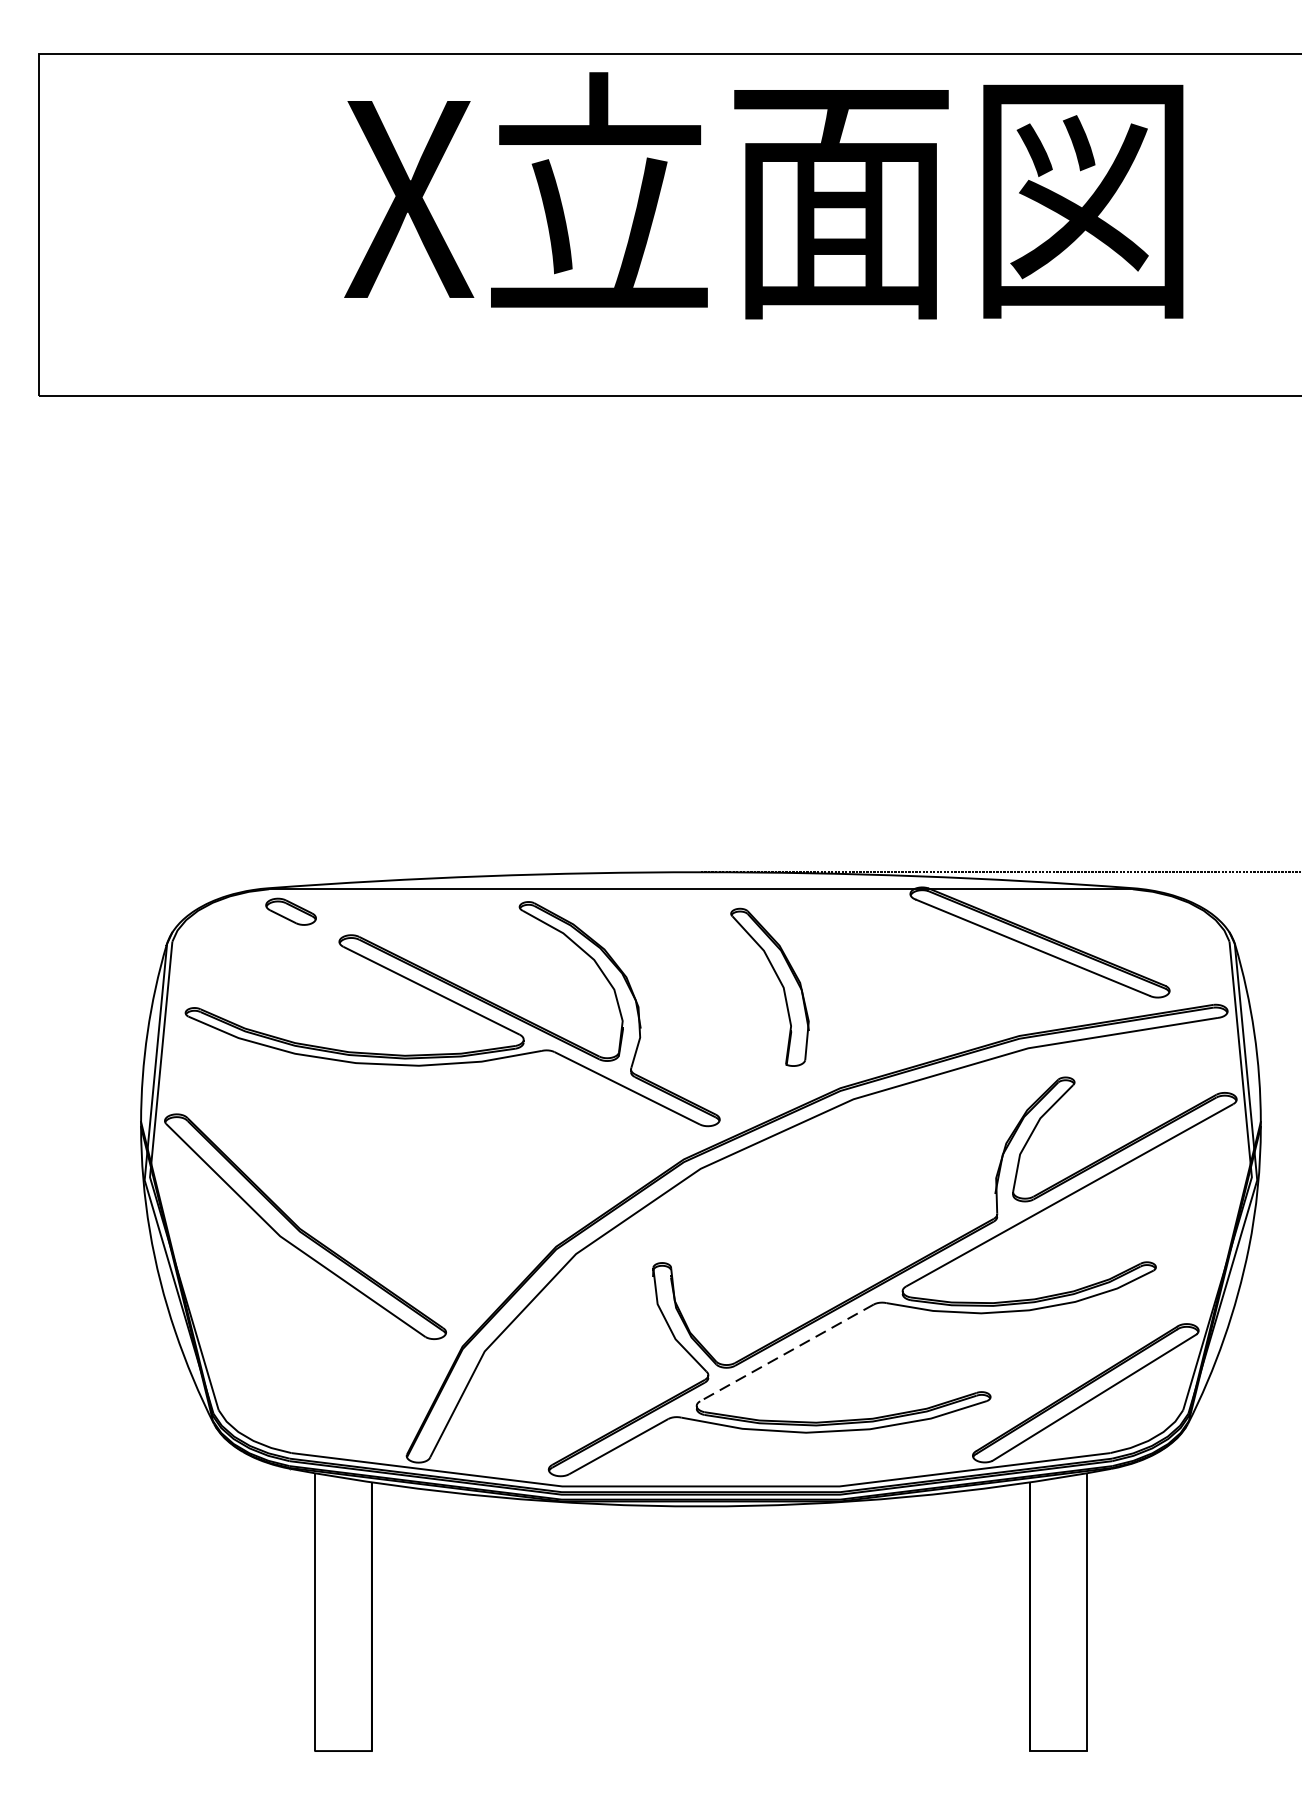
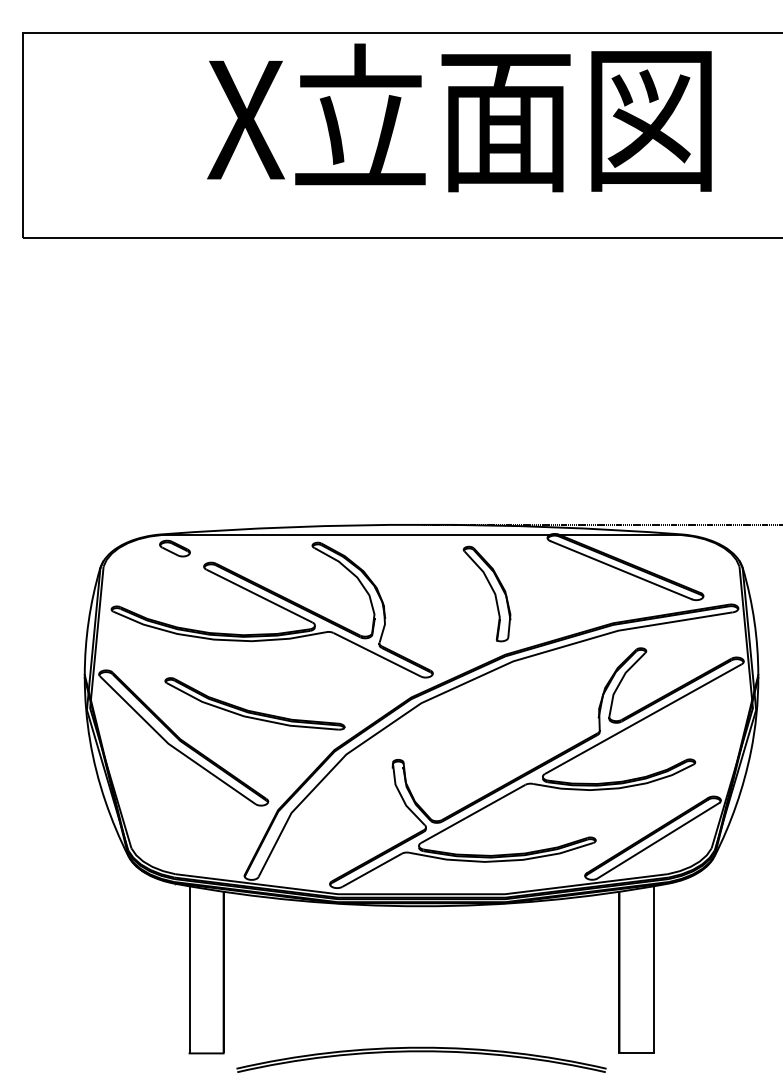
part: (779, 983) -> (492, 591), moved
part: (419, 1180) -> (252, 710), added
line: (787, 1352) -> (473, 813), dashed -> solid
part: (700, 1749) -> (421, 1052), added

